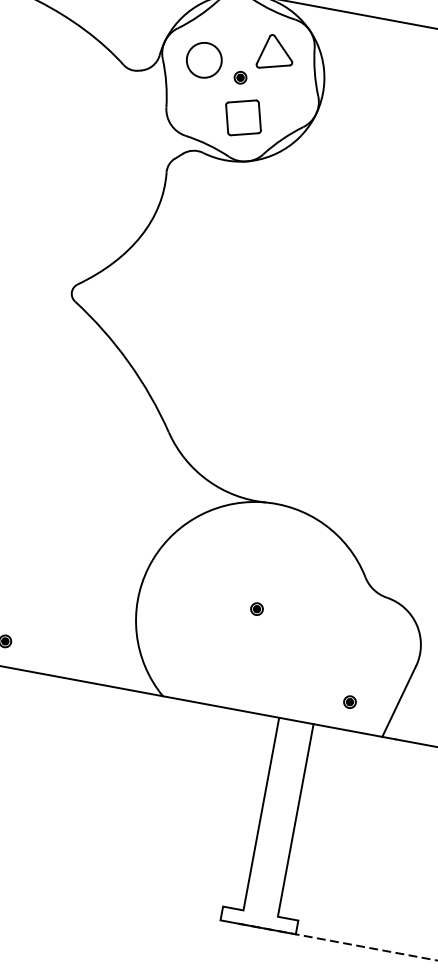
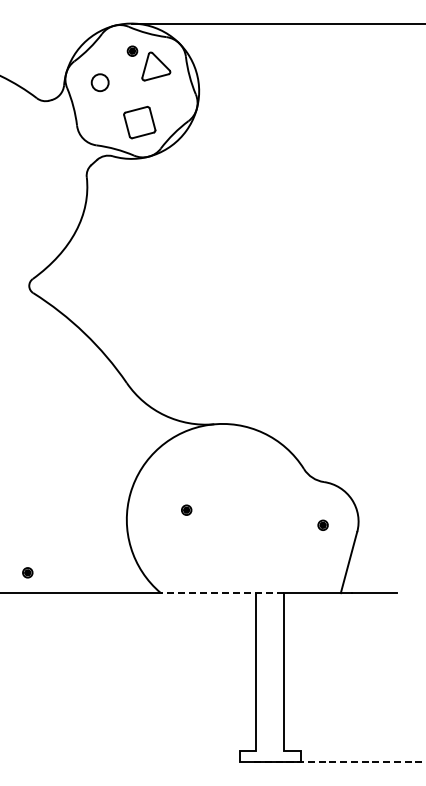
circle: (204, 60) -> (100, 82), size x0.6
part: (240, 76) -> (132, 50), moved
part: (256, 608) -> (186, 509), moved
part: (349, 701) -> (322, 524), moved
line: (237, 710) -> (222, 593), solid -> dashed

